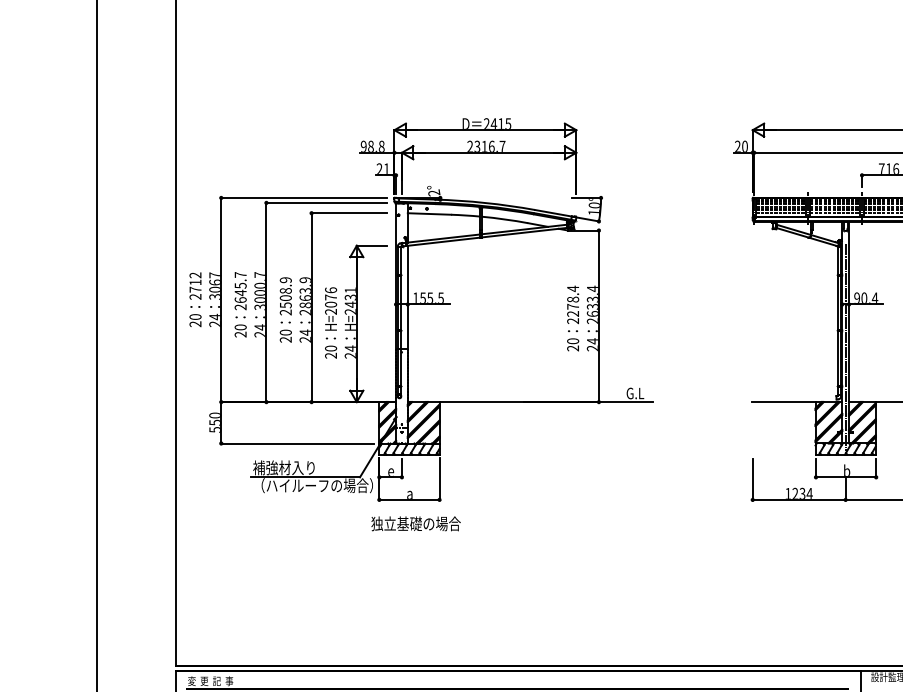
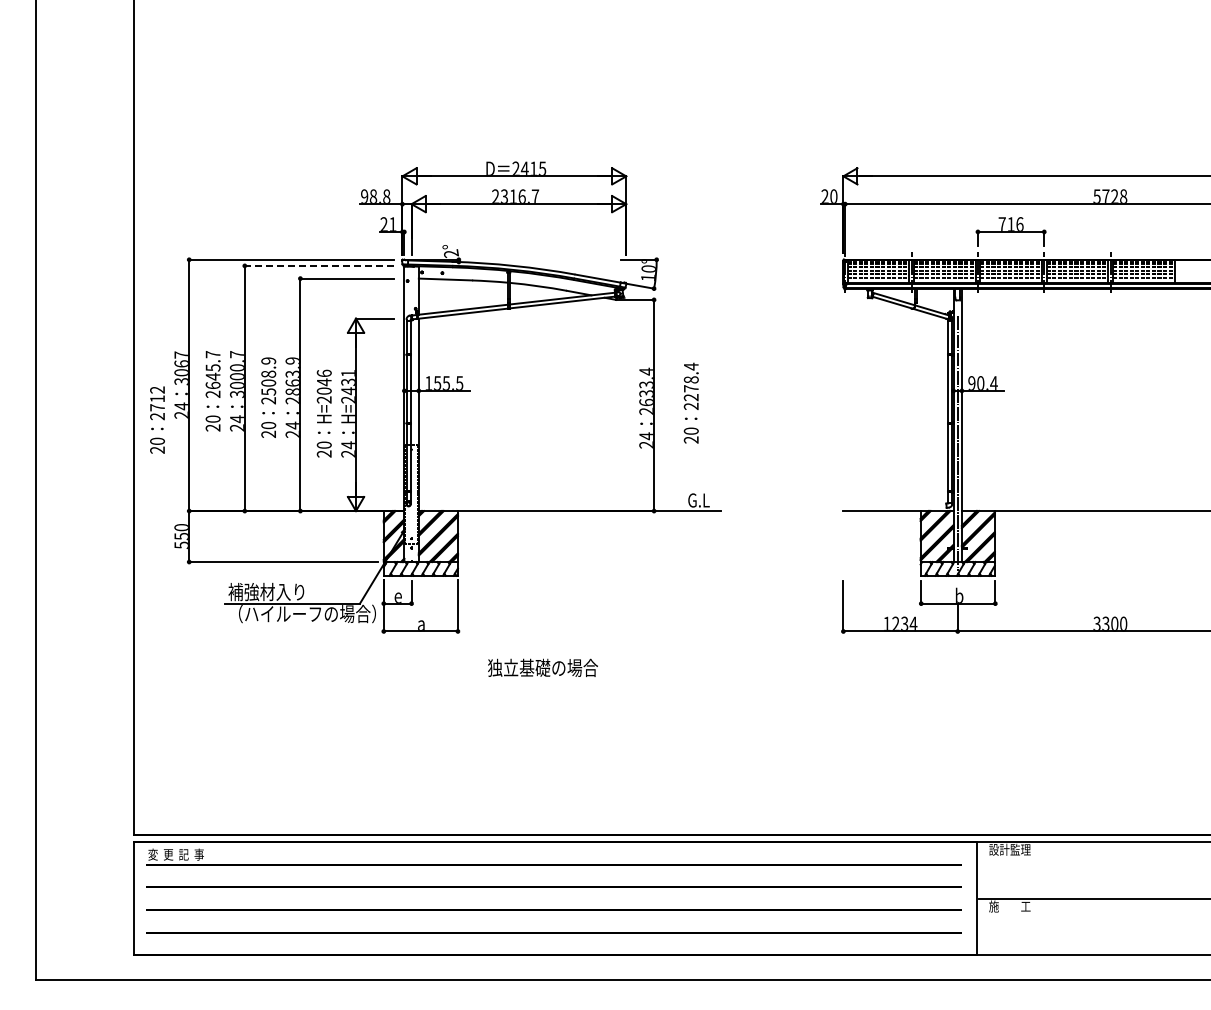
line: (327, 202) -> (319, 265), solid -> dashed
text: (331, 297) -> (324, 382), H=2076 -> H=2046
text: (195, 299) -> (157, 419), moved
text: (572, 317) -> (690, 402), moved
text: (415, 523) -> (542, 667), moved

